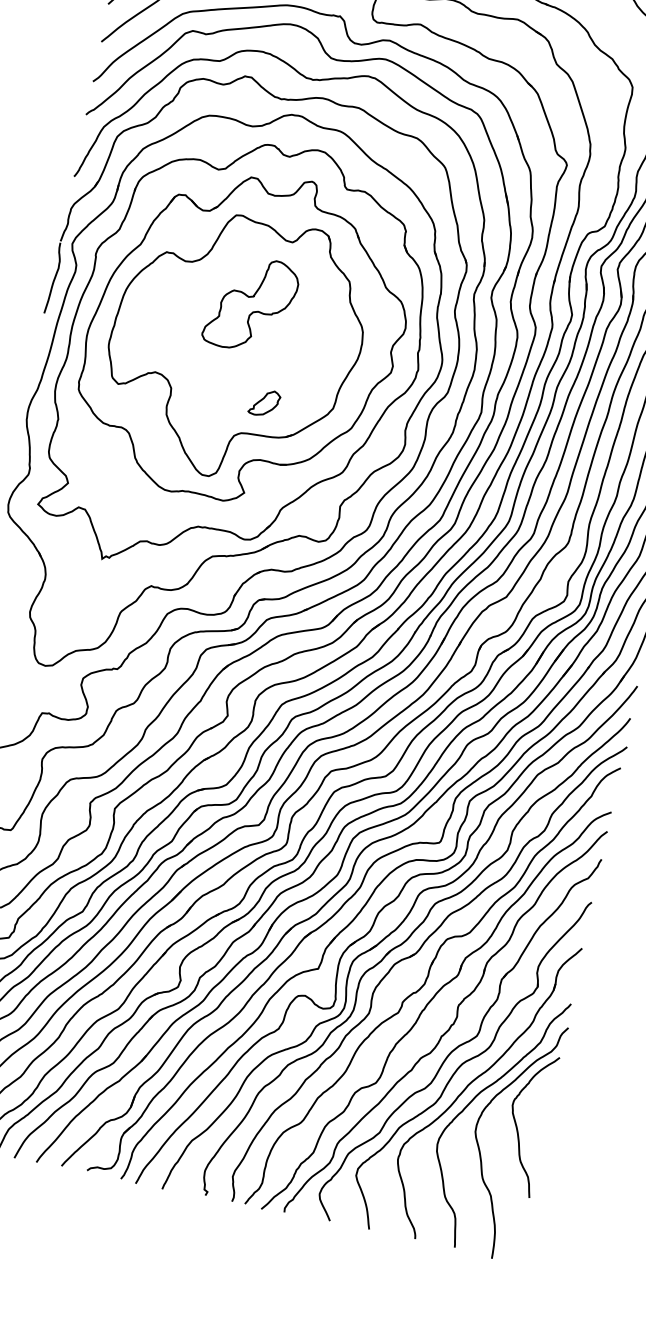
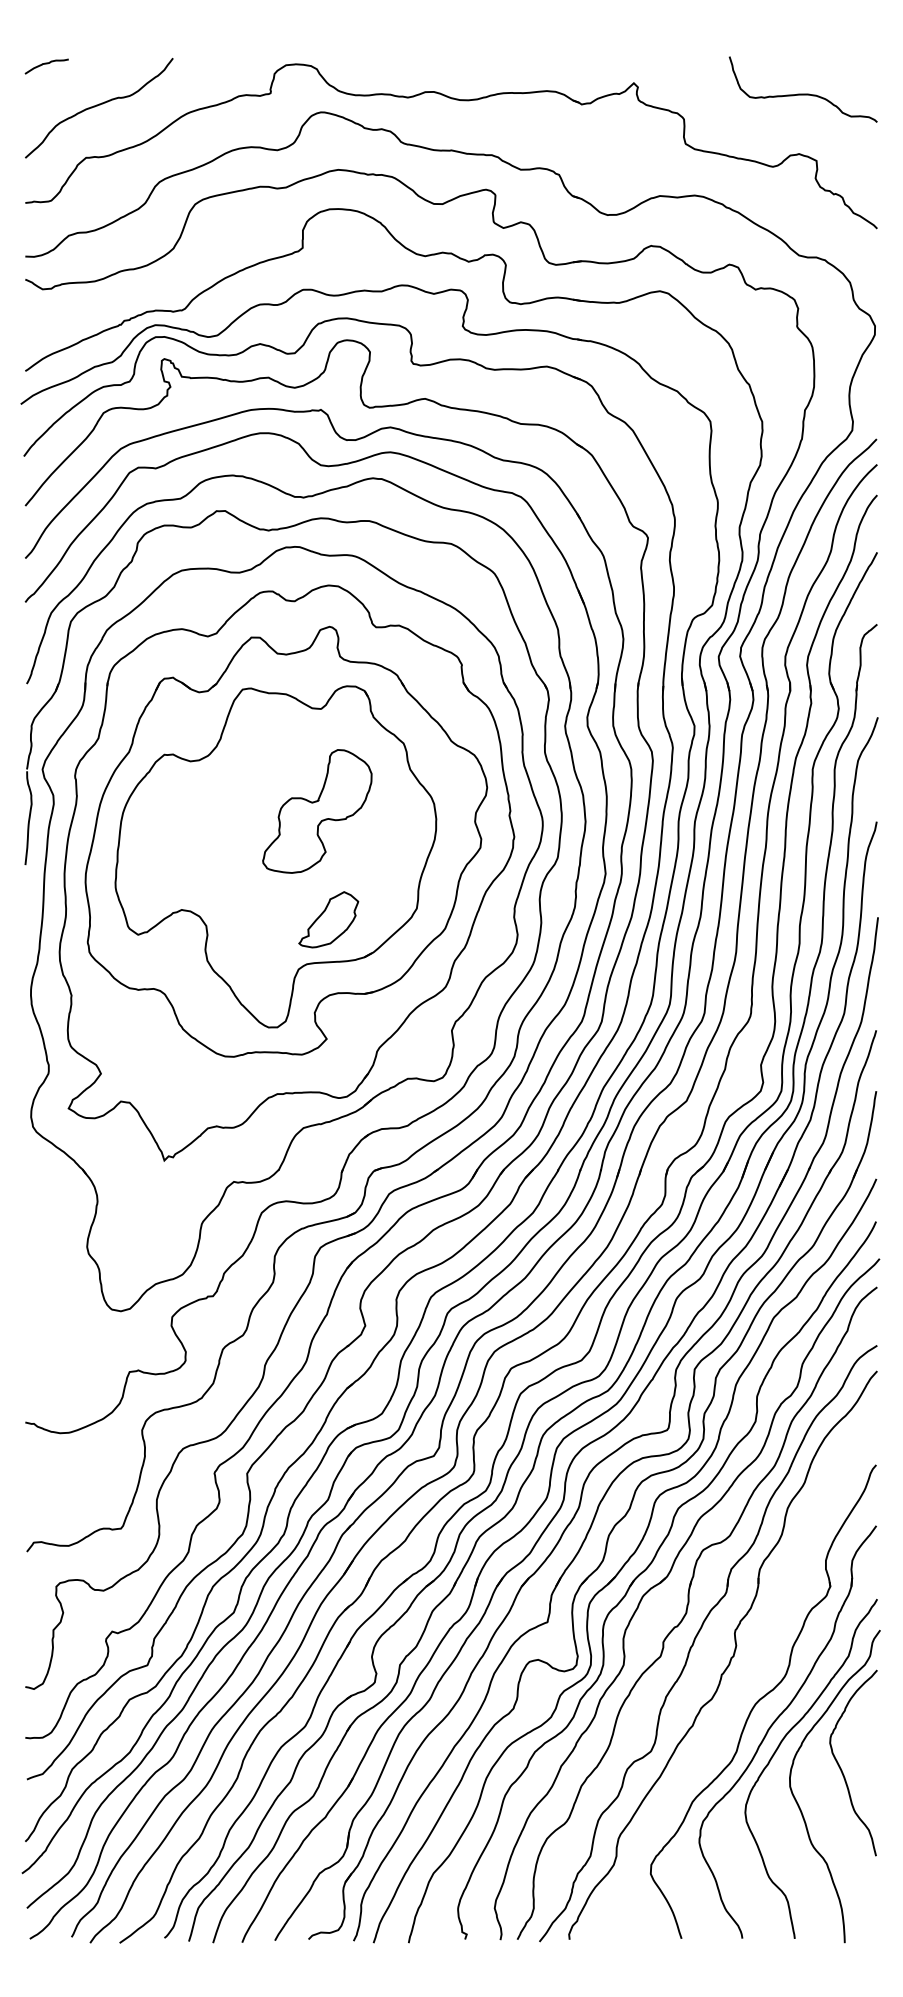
part: (251, 304) -> (317, 811), moved
part: (264, 402) -> (328, 919), size x1.6
part: (461, 1043) -> (749, 1678), removed

